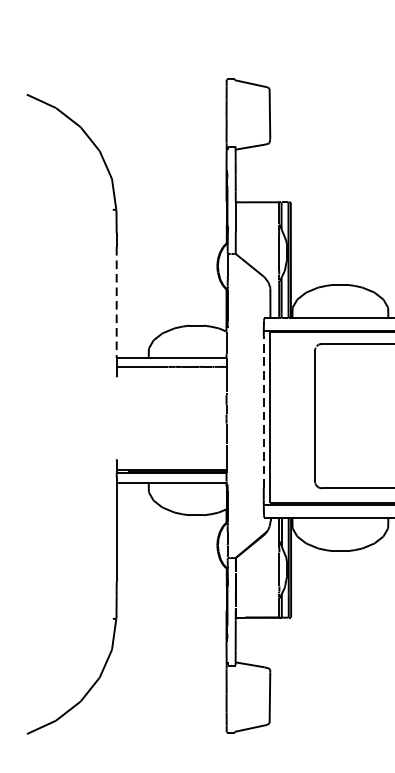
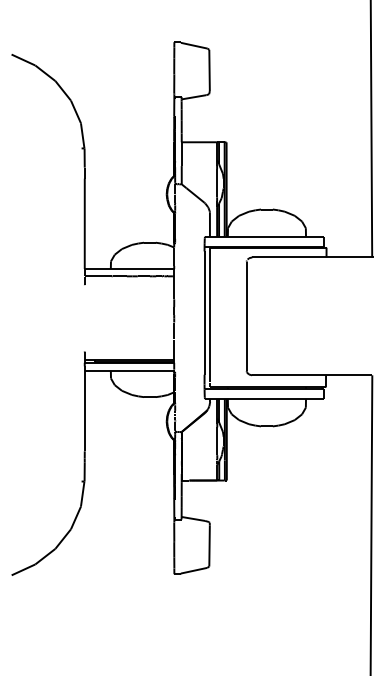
line: (116, 303) -> (84, 224), dashed -> solid
line: (263, 412) -> (204, 313), dashed -> solid

